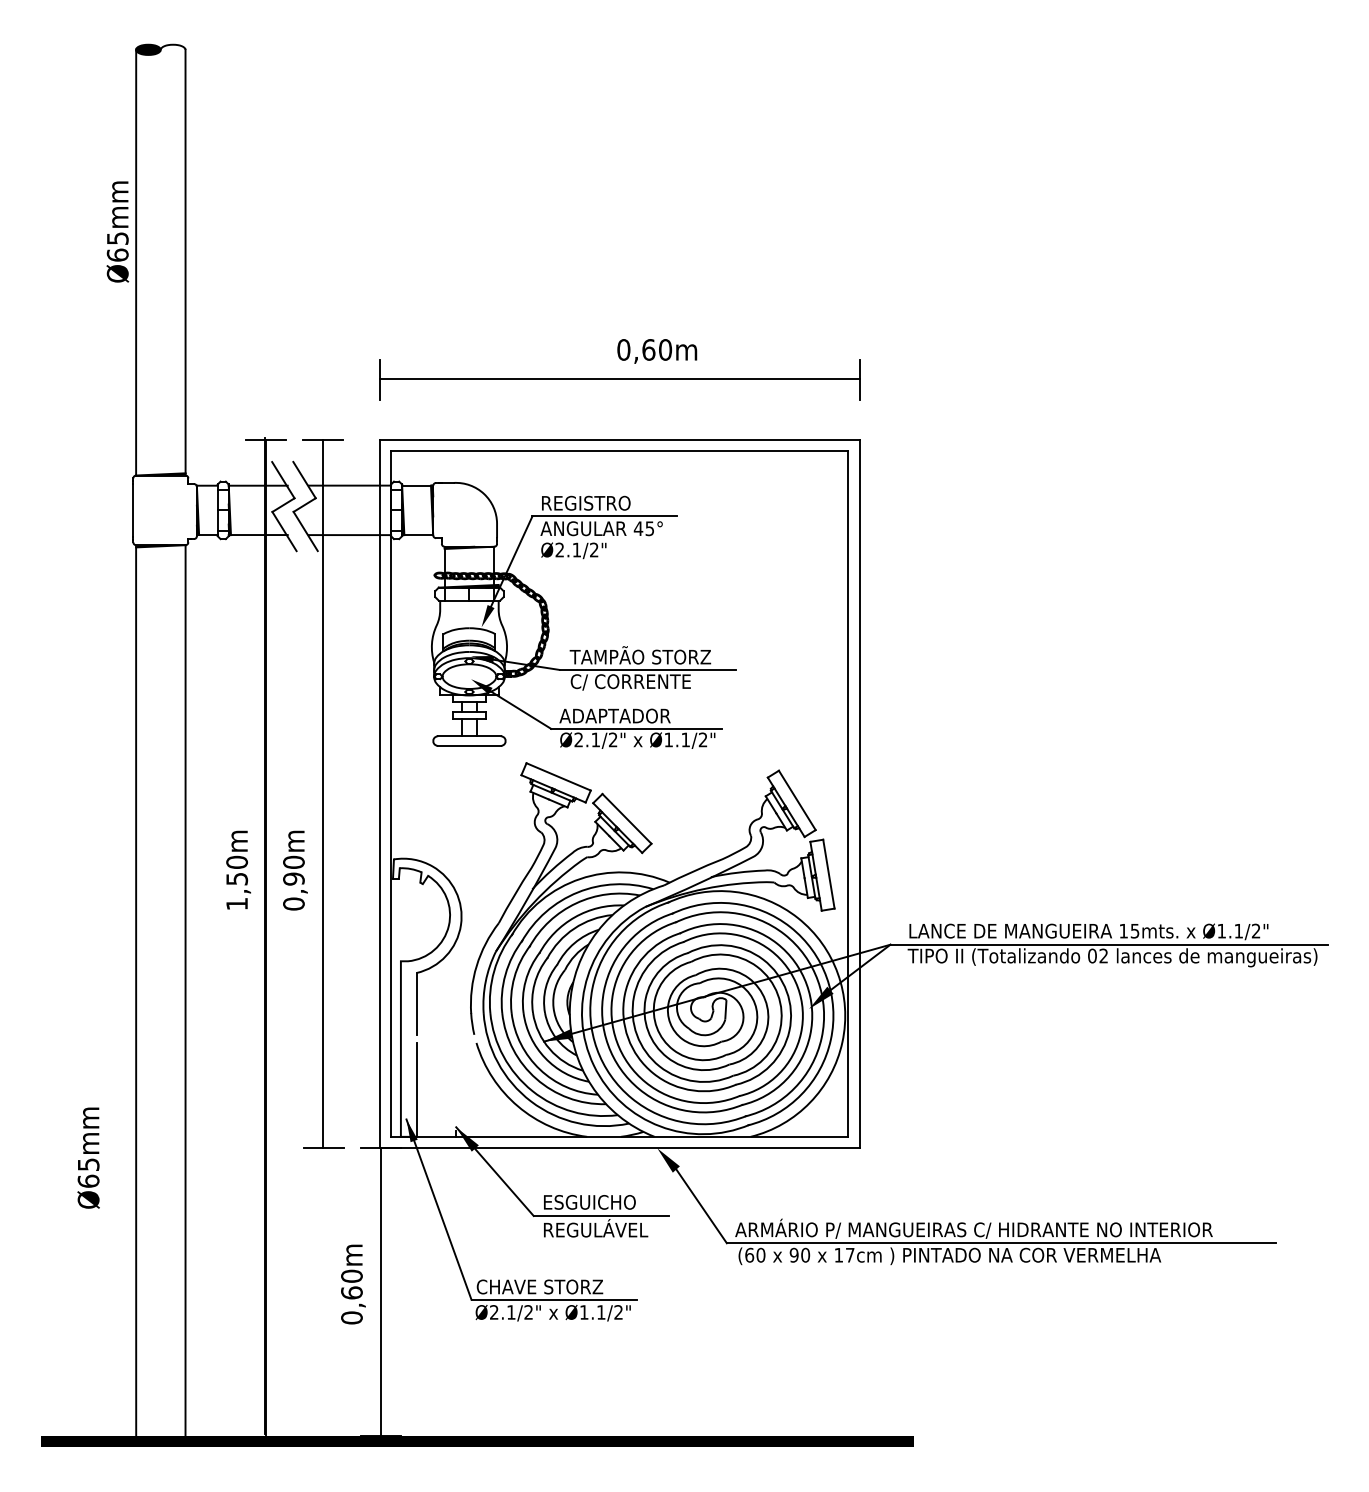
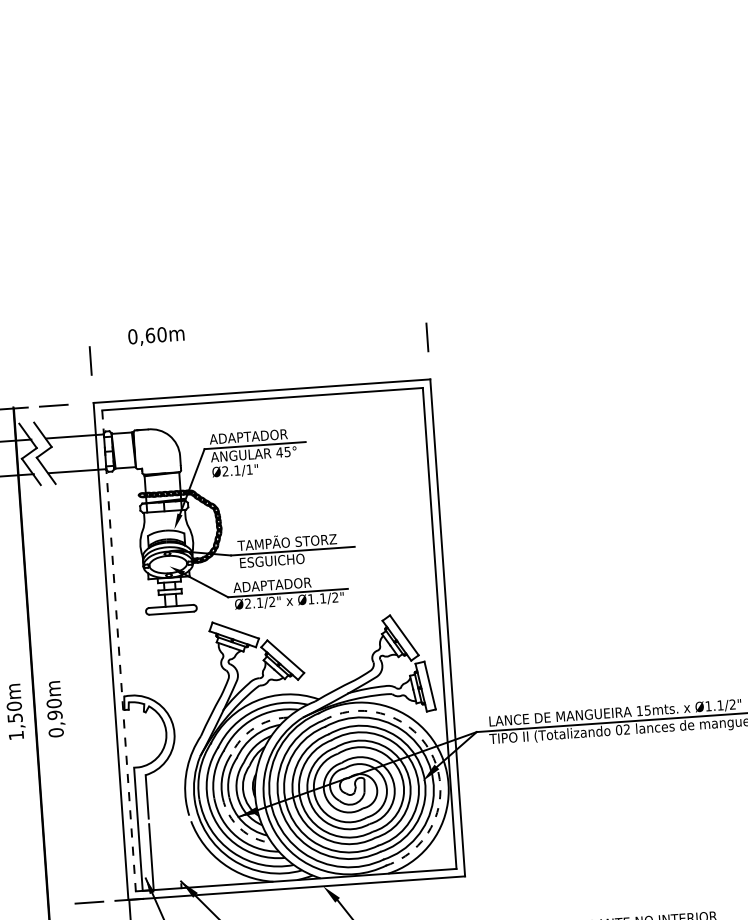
text: (657, 351) -> (156, 336), moved
line: (619, 378) -> (258, 348), removed
text: (595, 502) -> (248, 436), REGISTRO -> ADAPTADOR
text: (594, 549) -> (249, 469), Ø2.1/2" -> Ø2.1/1"
text: (630, 682) -> (281, 560), C/ CORRENTE -> ESGUICHO
line: (322, 793) -> (70, 653), removed
line: (391, 794) -> (119, 651), solid -> dashed
arc: (574, 917) -> (253, 728), solid -> dashed
arc: (826, 977) -> (433, 758), solid -> dashed
arc: (545, 1058) -> (240, 828), solid -> dashed

